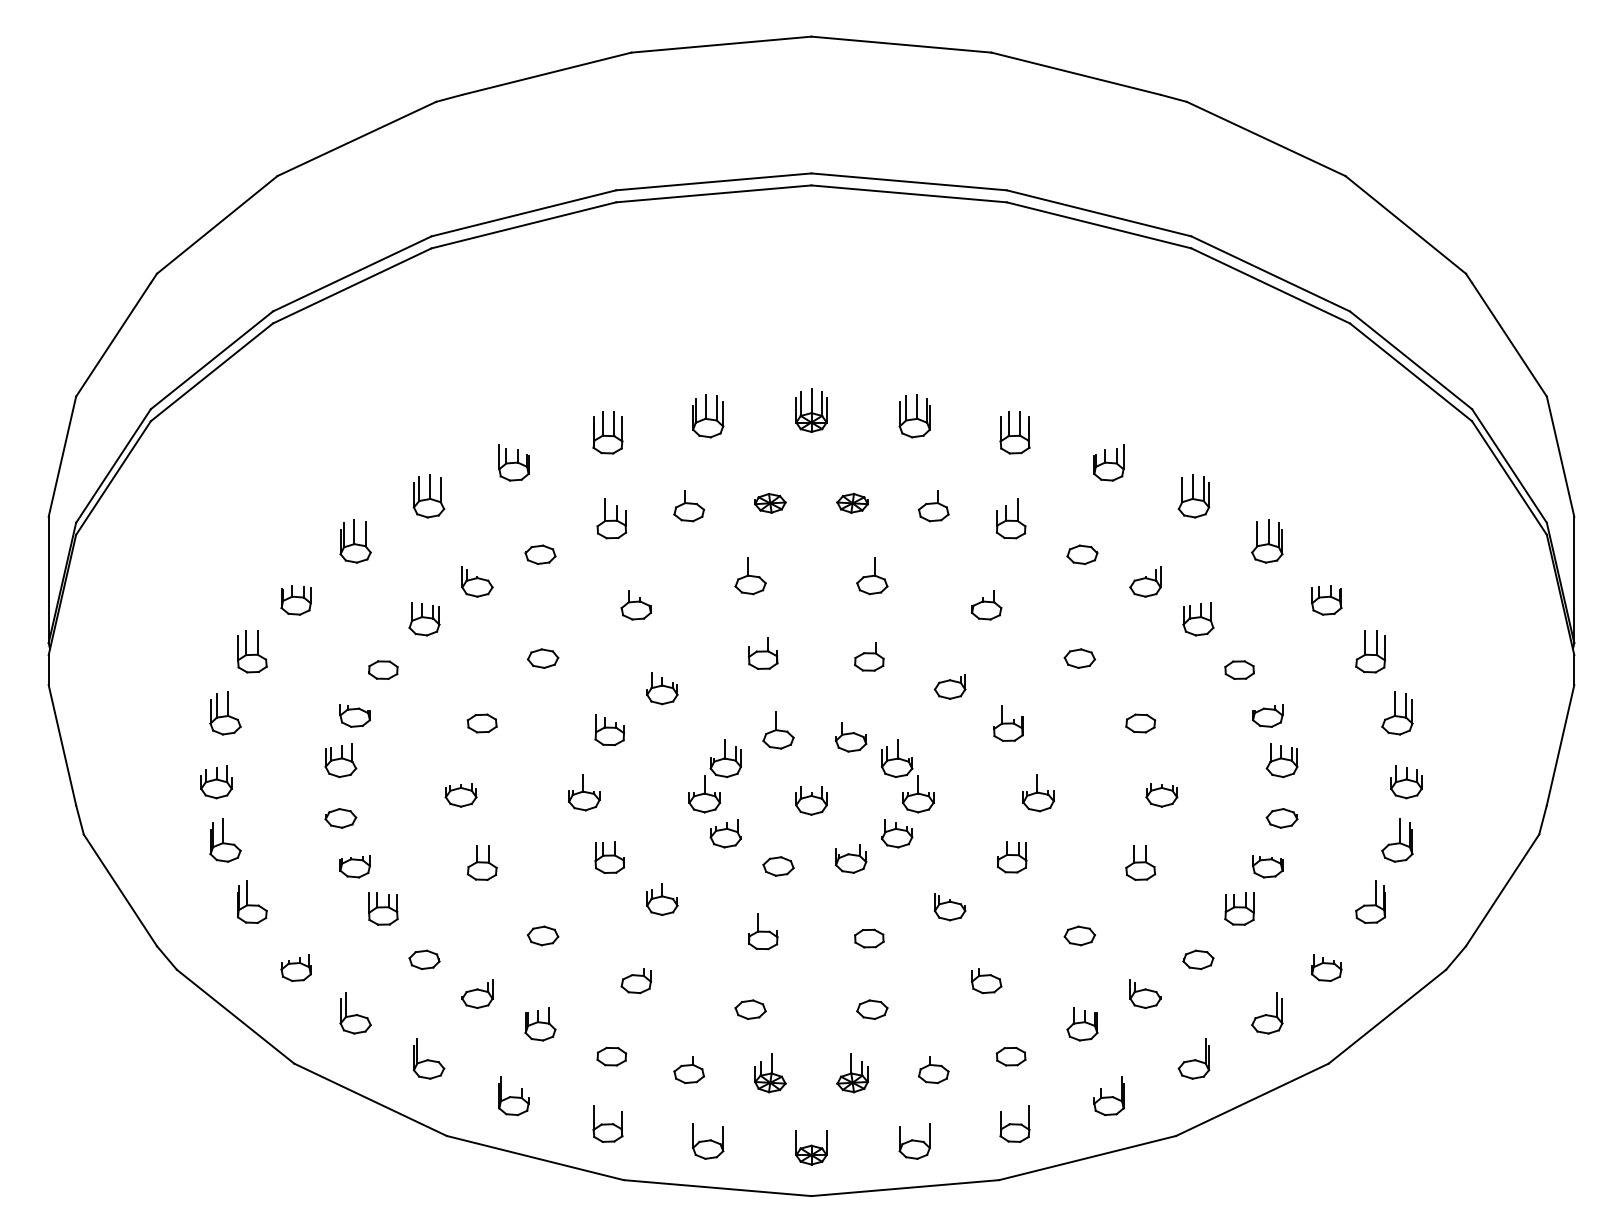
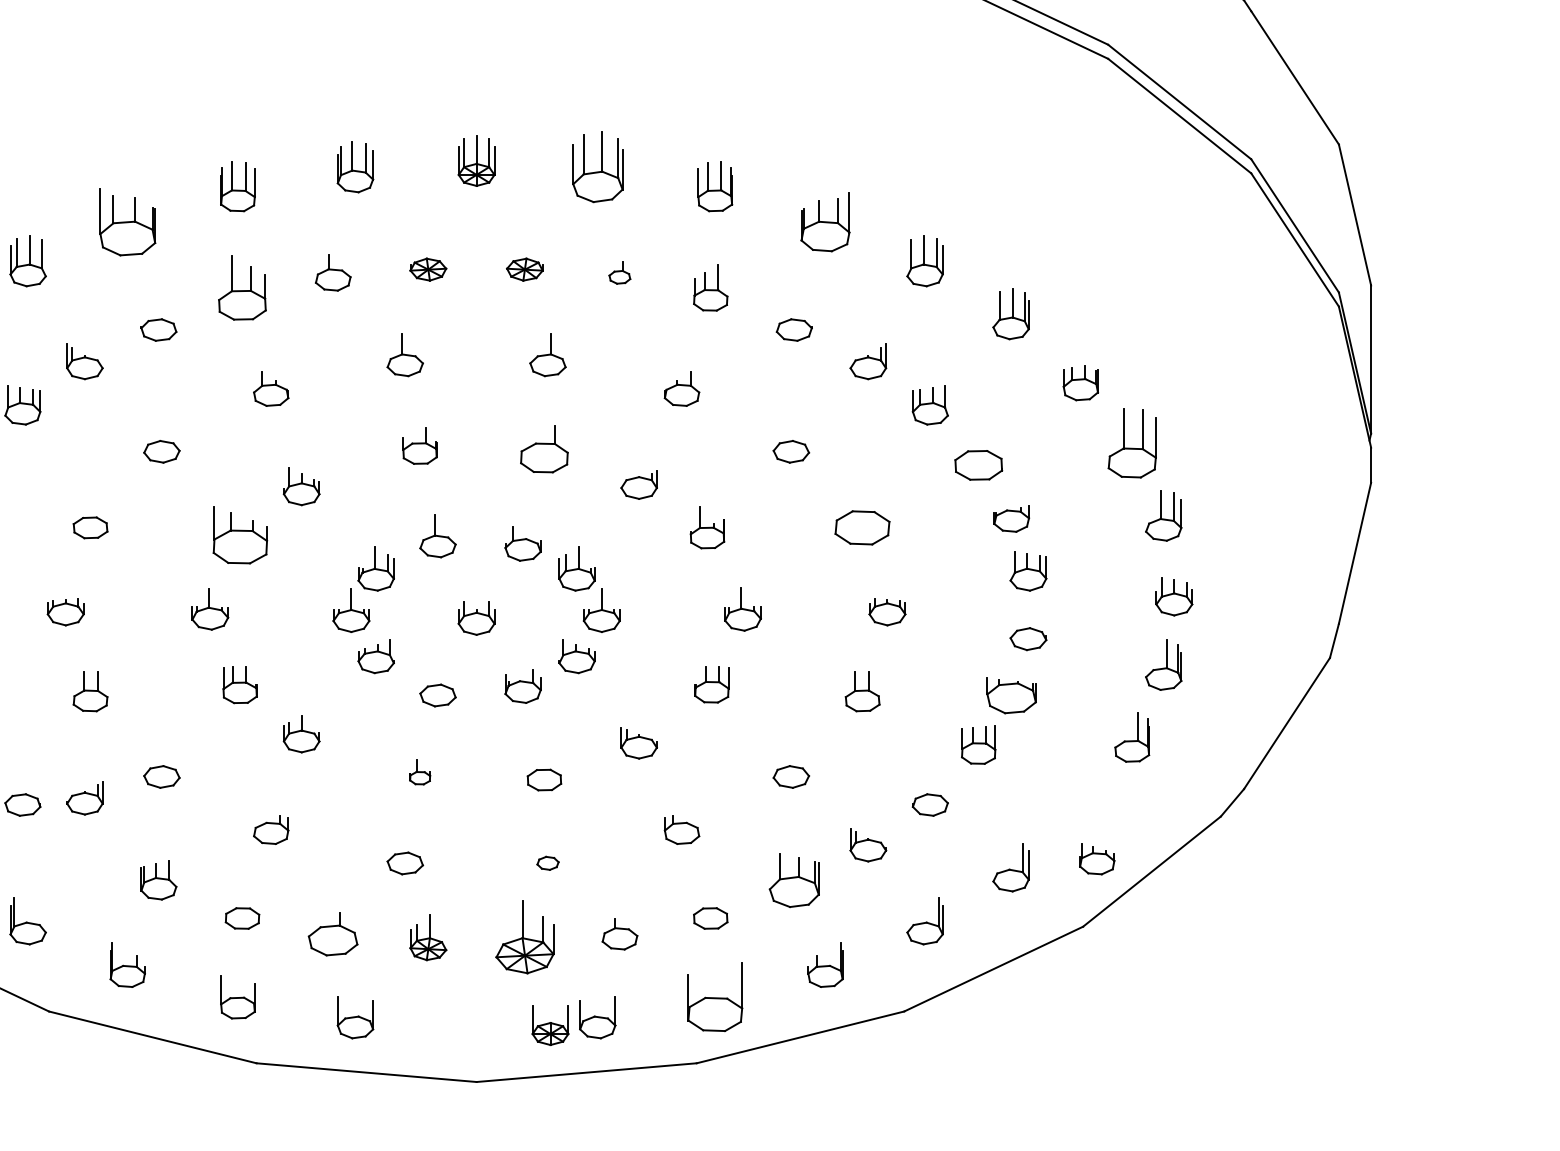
part: (914, 416) -> (597, 167), size x1.4
part: (513, 462) -> (127, 221), size x1.6
part: (1108, 462) -> (824, 221), size x1.4
part: (933, 506) -> (619, 273), size x0.6
part: (611, 518) -> (242, 287), size x1.4
part: (1370, 651) -> (1132, 443), size x1.4
part: (869, 656) -> (544, 449), size x1.4
part: (1239, 669) -> (978, 464), size x1.4
part: (1140, 723) -> (862, 527), size x1.6
part: (609, 730) -> (239, 536), size x1.6
part: (1267, 866) -> (1011, 695), size x1.4
part: (763, 931) -> (420, 771), size x0.6
part: (1326, 967) -> (1096, 858), moved
part: (477, 993) -> (84, 797), moved
part: (872, 1009) -> (548, 863), size x0.6
part: (1082, 1024) -> (794, 880), size x1.4
part: (689, 1070) -> (333, 934), size x1.4
part: (852, 1073) -> (524, 938), size x1.6
part: (1014, 1123) -> (714, 996), size x1.6
part: (811, 1147) -> (550, 1025), moved

